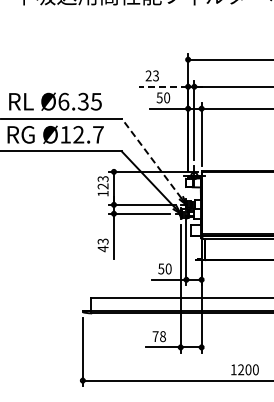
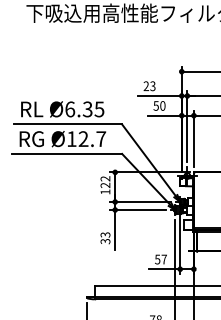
line: (163, 86) -> (159, 95), dashed -> solid
line: (151, 158) -> (148, 160), dashed -> solid
text: (103, 179) -> (105, 179), 123 -> 122
text: (102, 248) -> (104, 241), 43 -> 33
text: (168, 268) -> (164, 259), 50 -> 57

